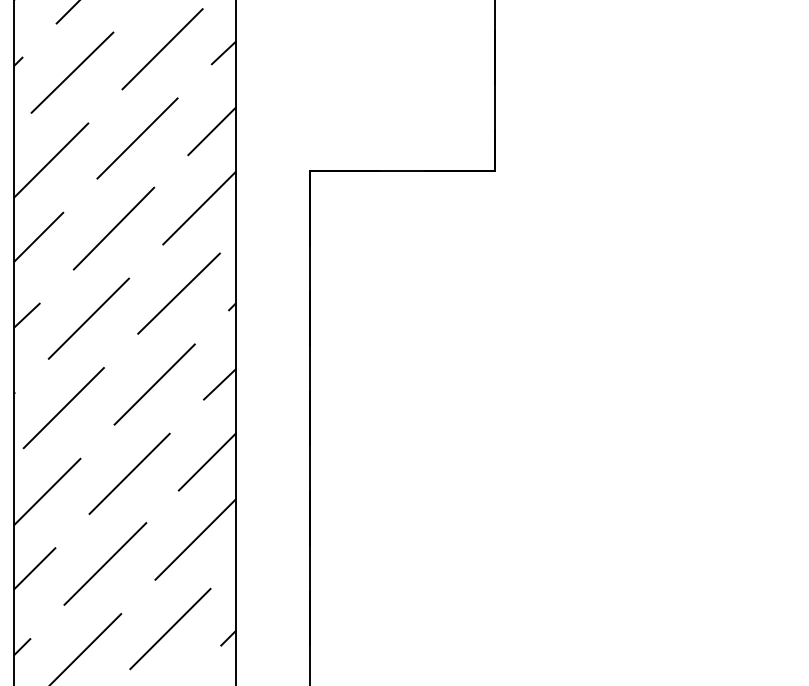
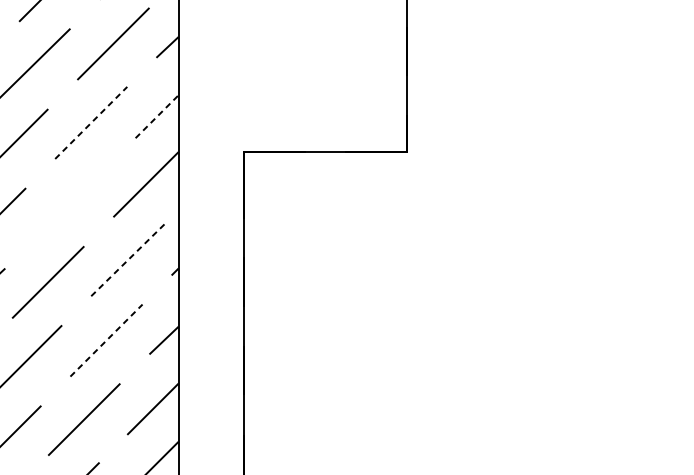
line: (212, 131) -> (157, 116), solid -> dashed
line: (137, 138) -> (91, 122), solid -> dashed
line: (113, 228) -> (70, 202), removed
line: (179, 293) -> (128, 260), solid -> dashed
line: (154, 384) -> (106, 340), solid -> dashed

